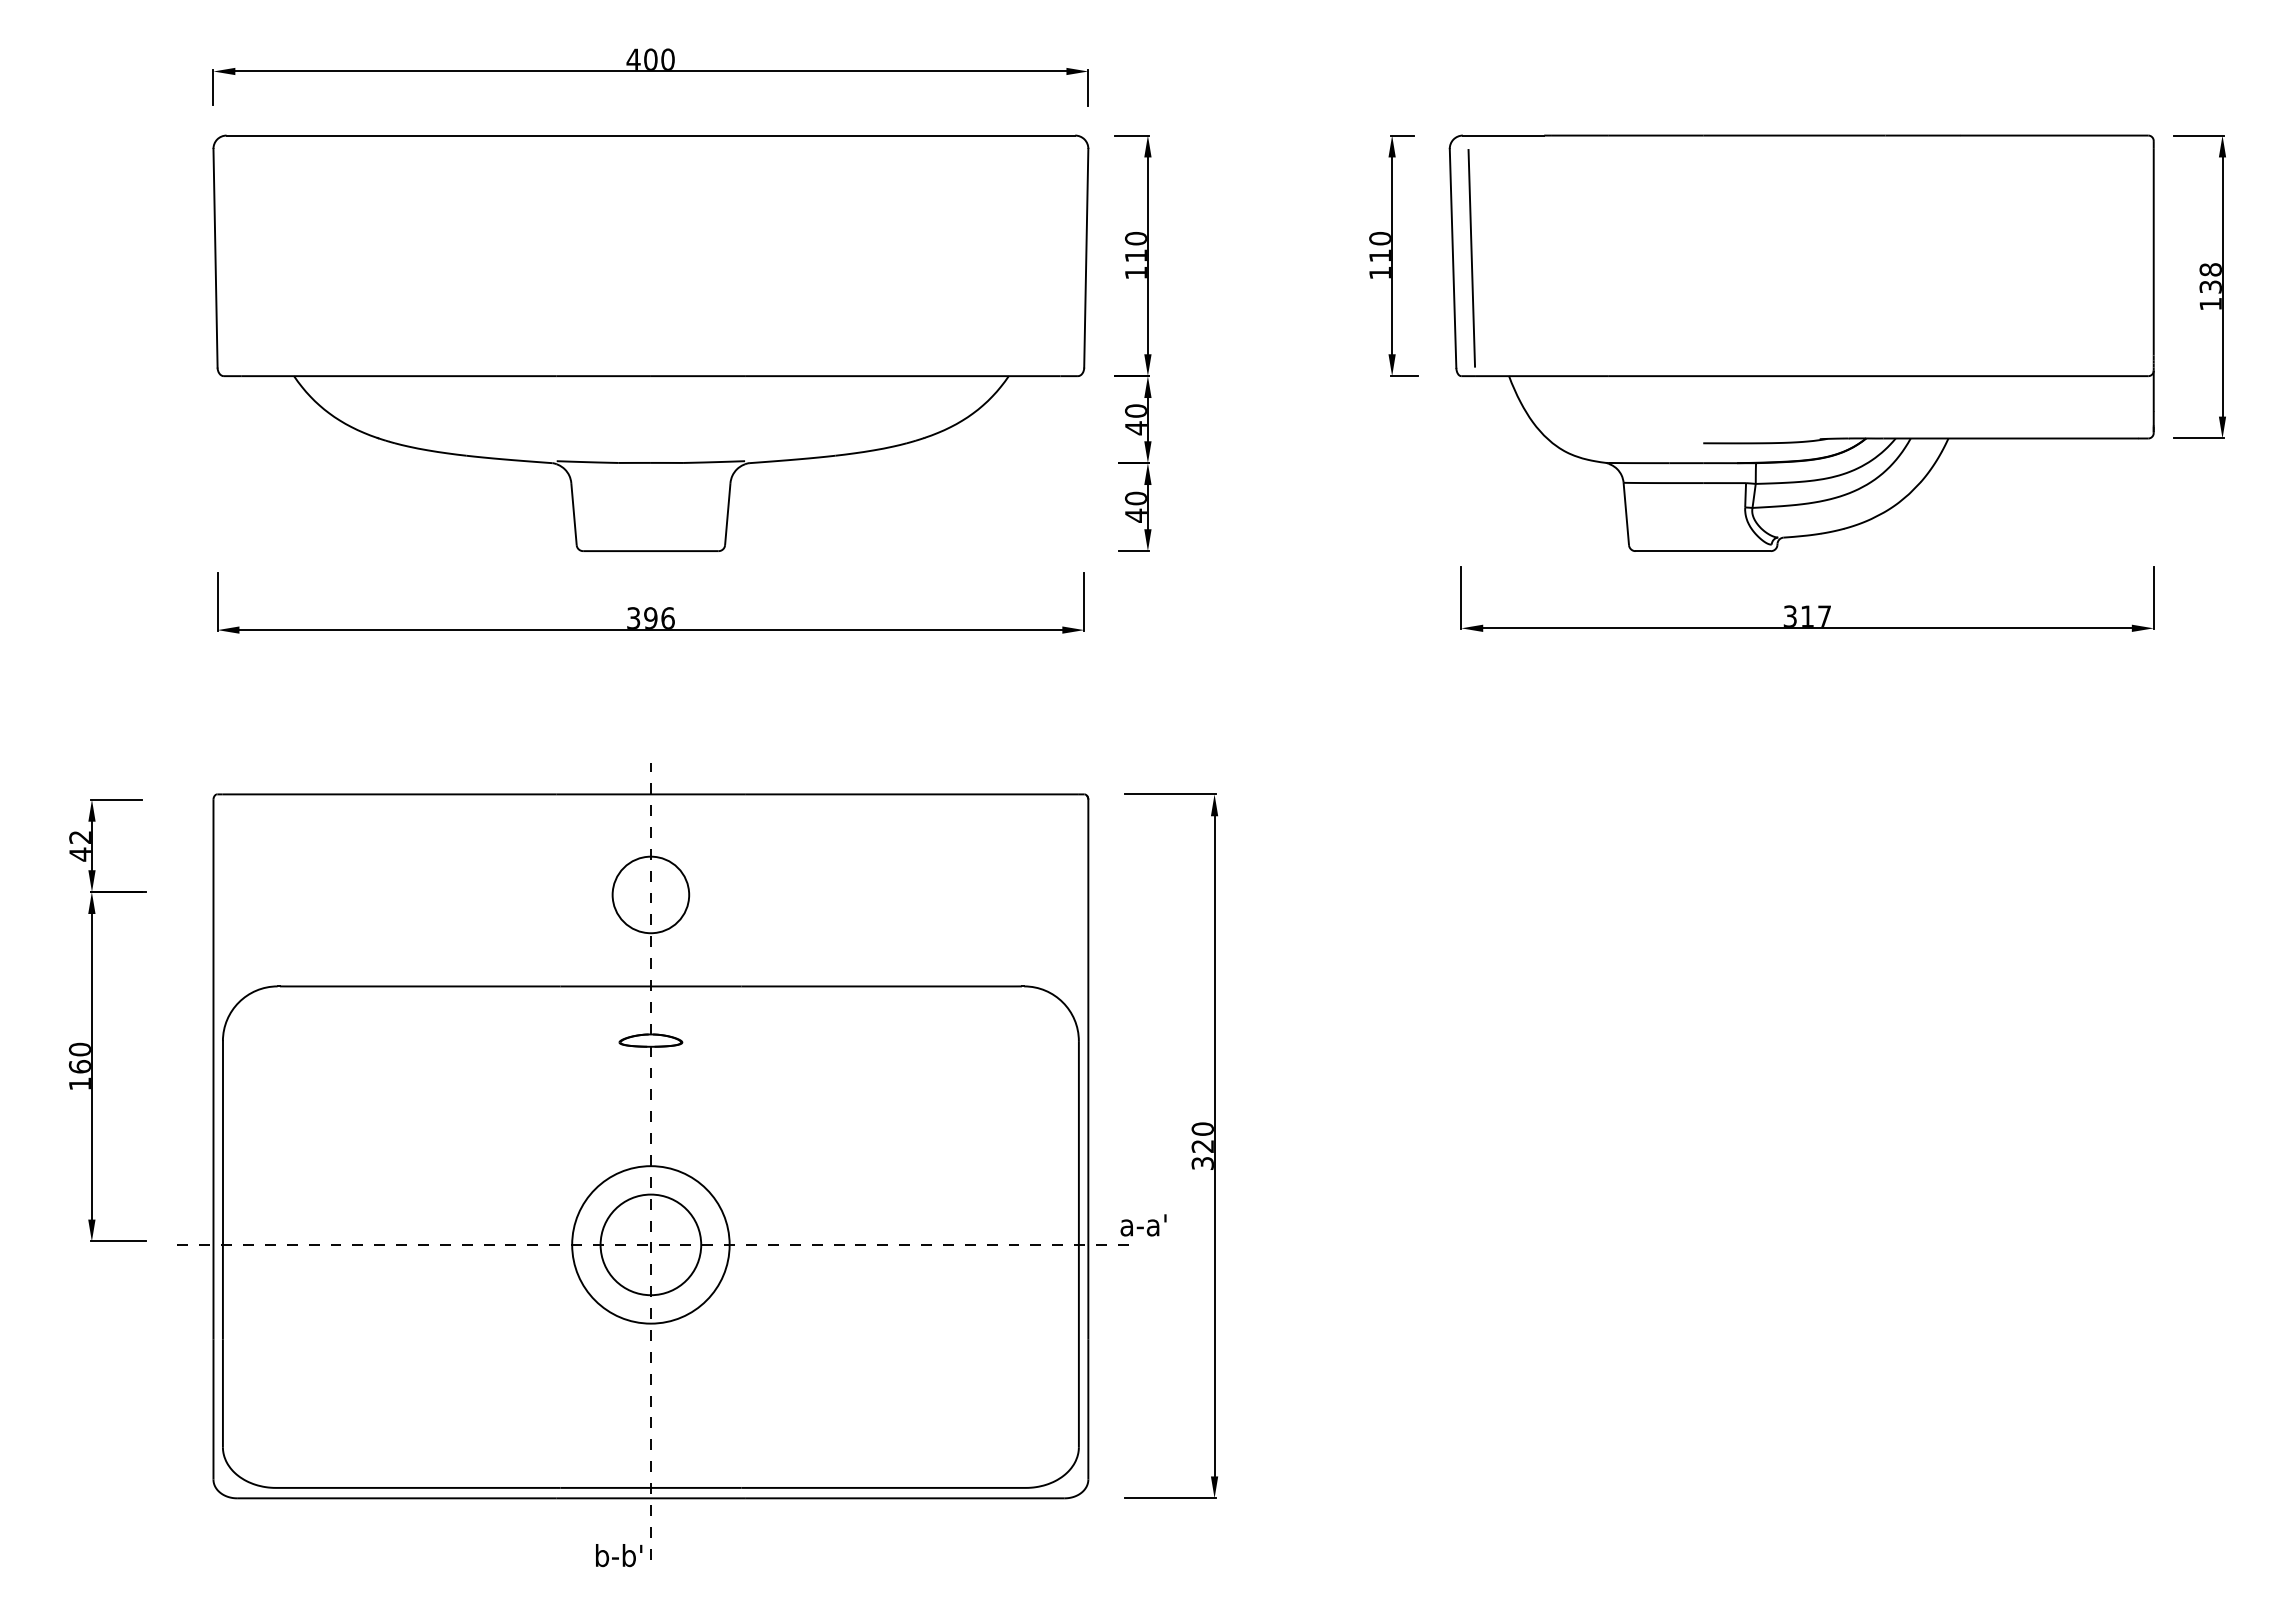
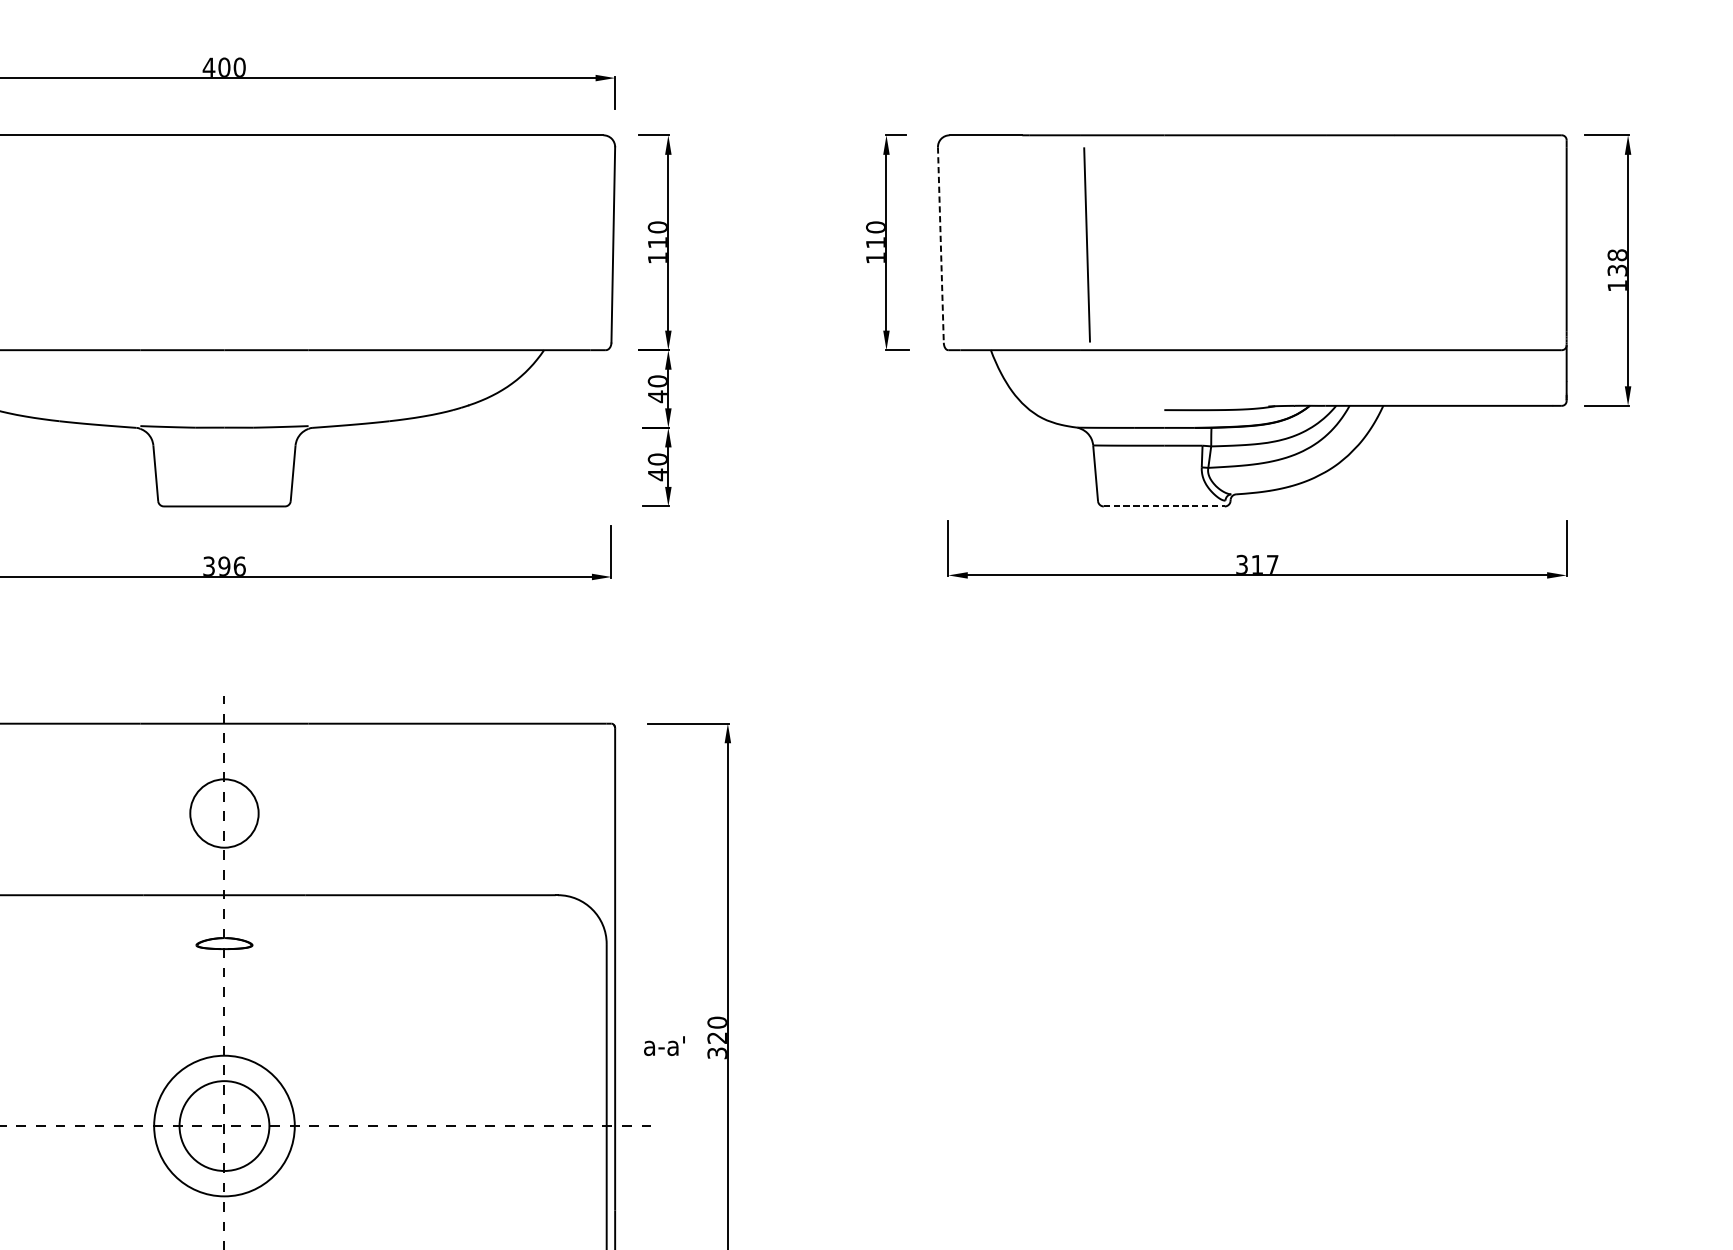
line: (1453, 258) -> (941, 245), solid -> dashed
line: (1471, 258) -> (1086, 245), moved
line: (1703, 551) -> (1164, 506), solid -> dashed
text: (1143, 1225) -> (664, 1046), moved

